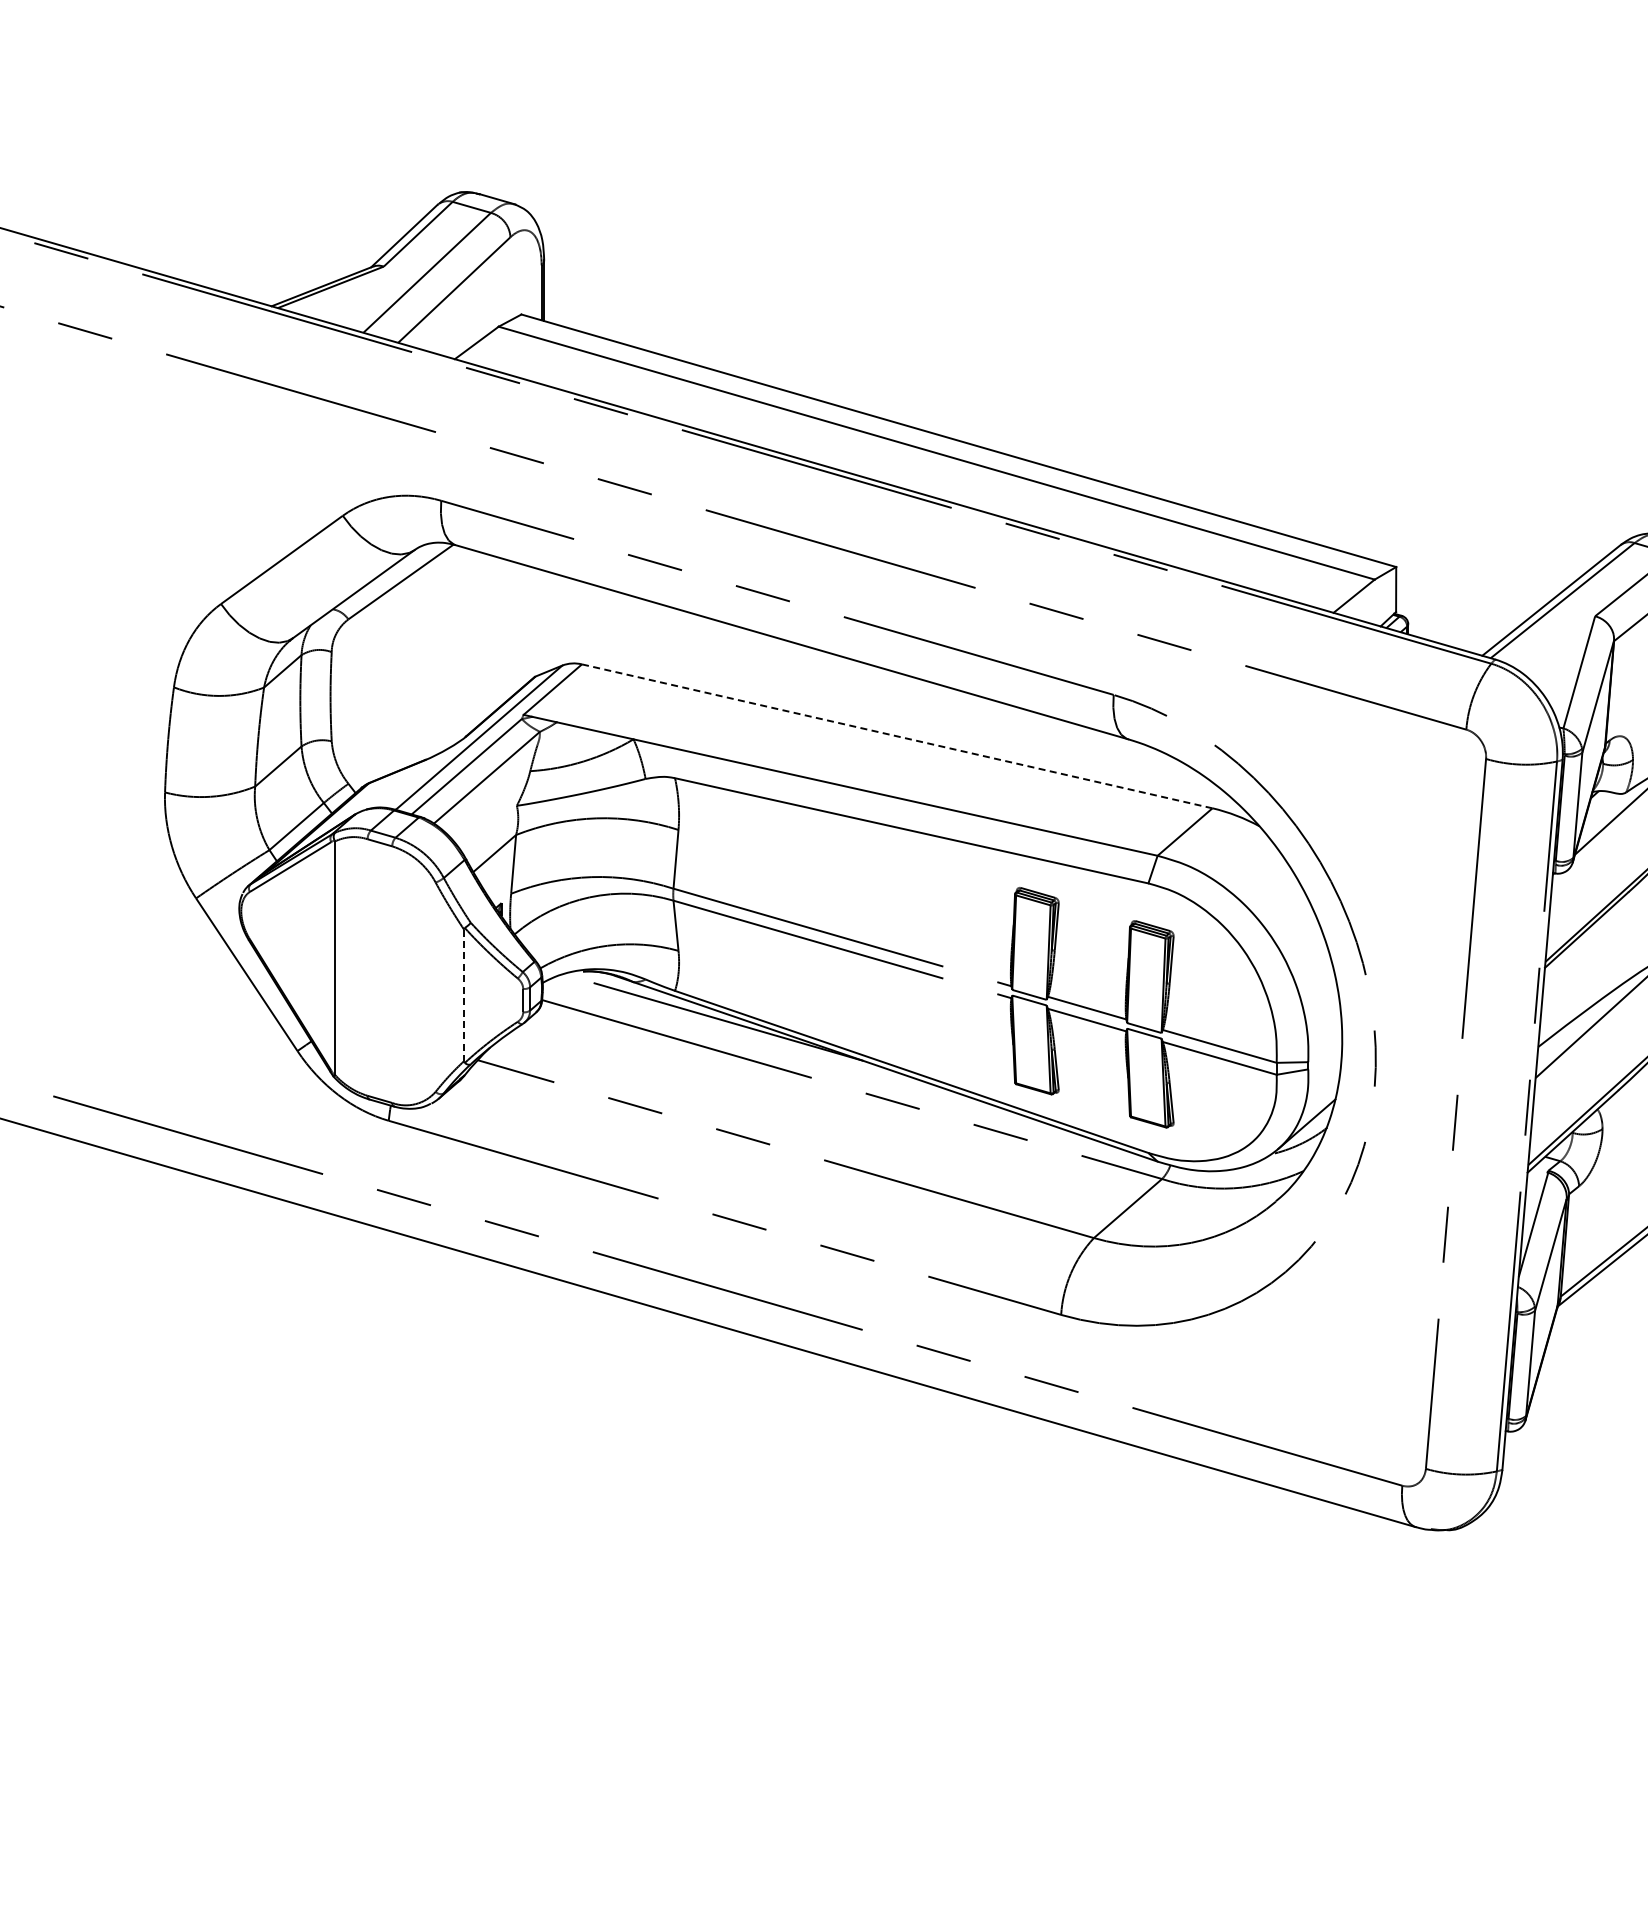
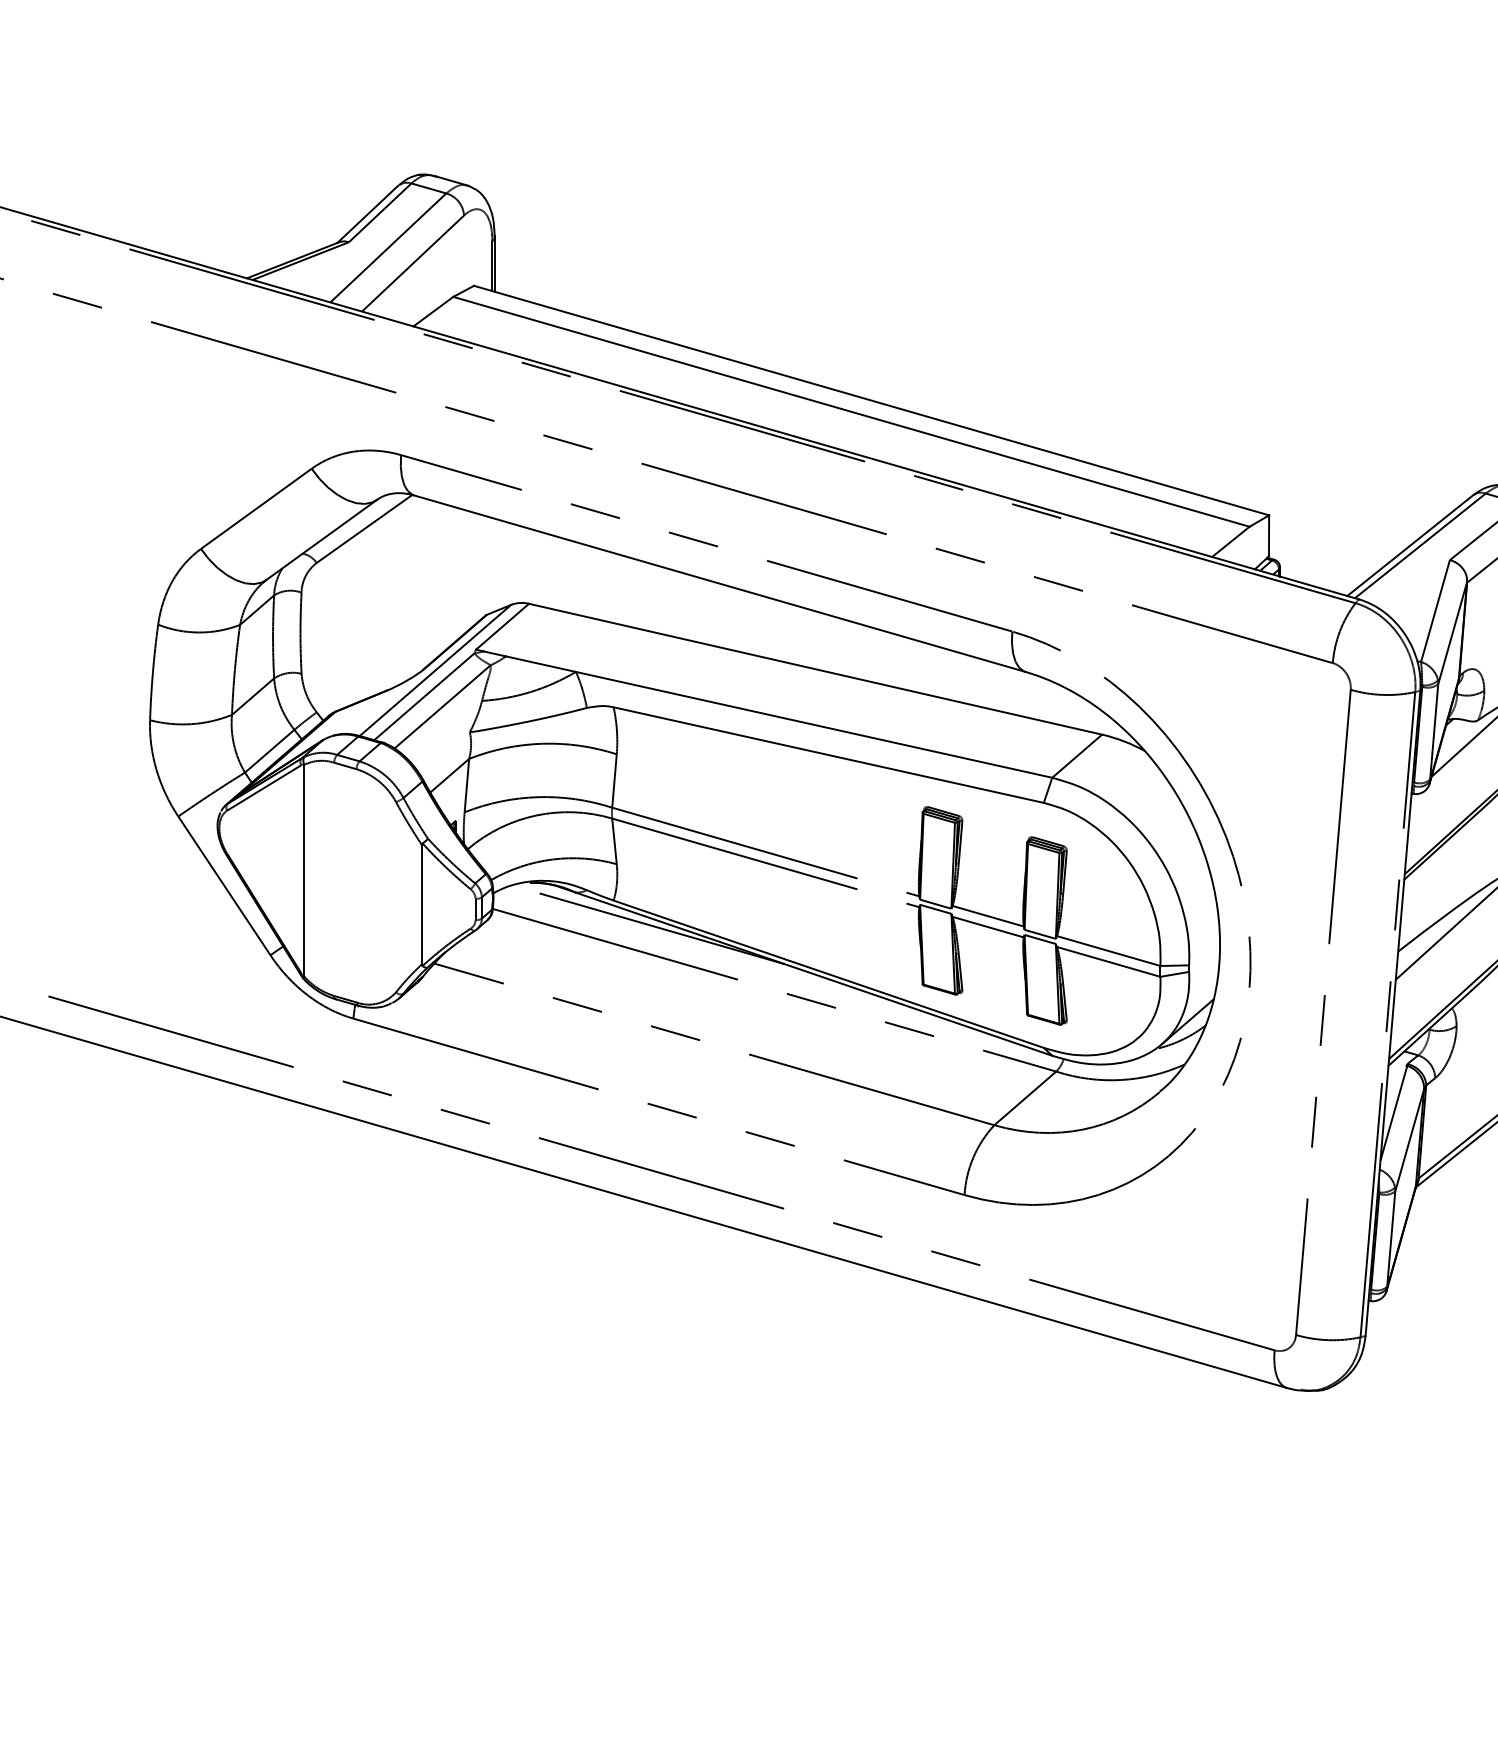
line: (896, 736) -> (814, 669), dashed -> solid
line: (464, 995) -> (422, 904), dashed -> solid

